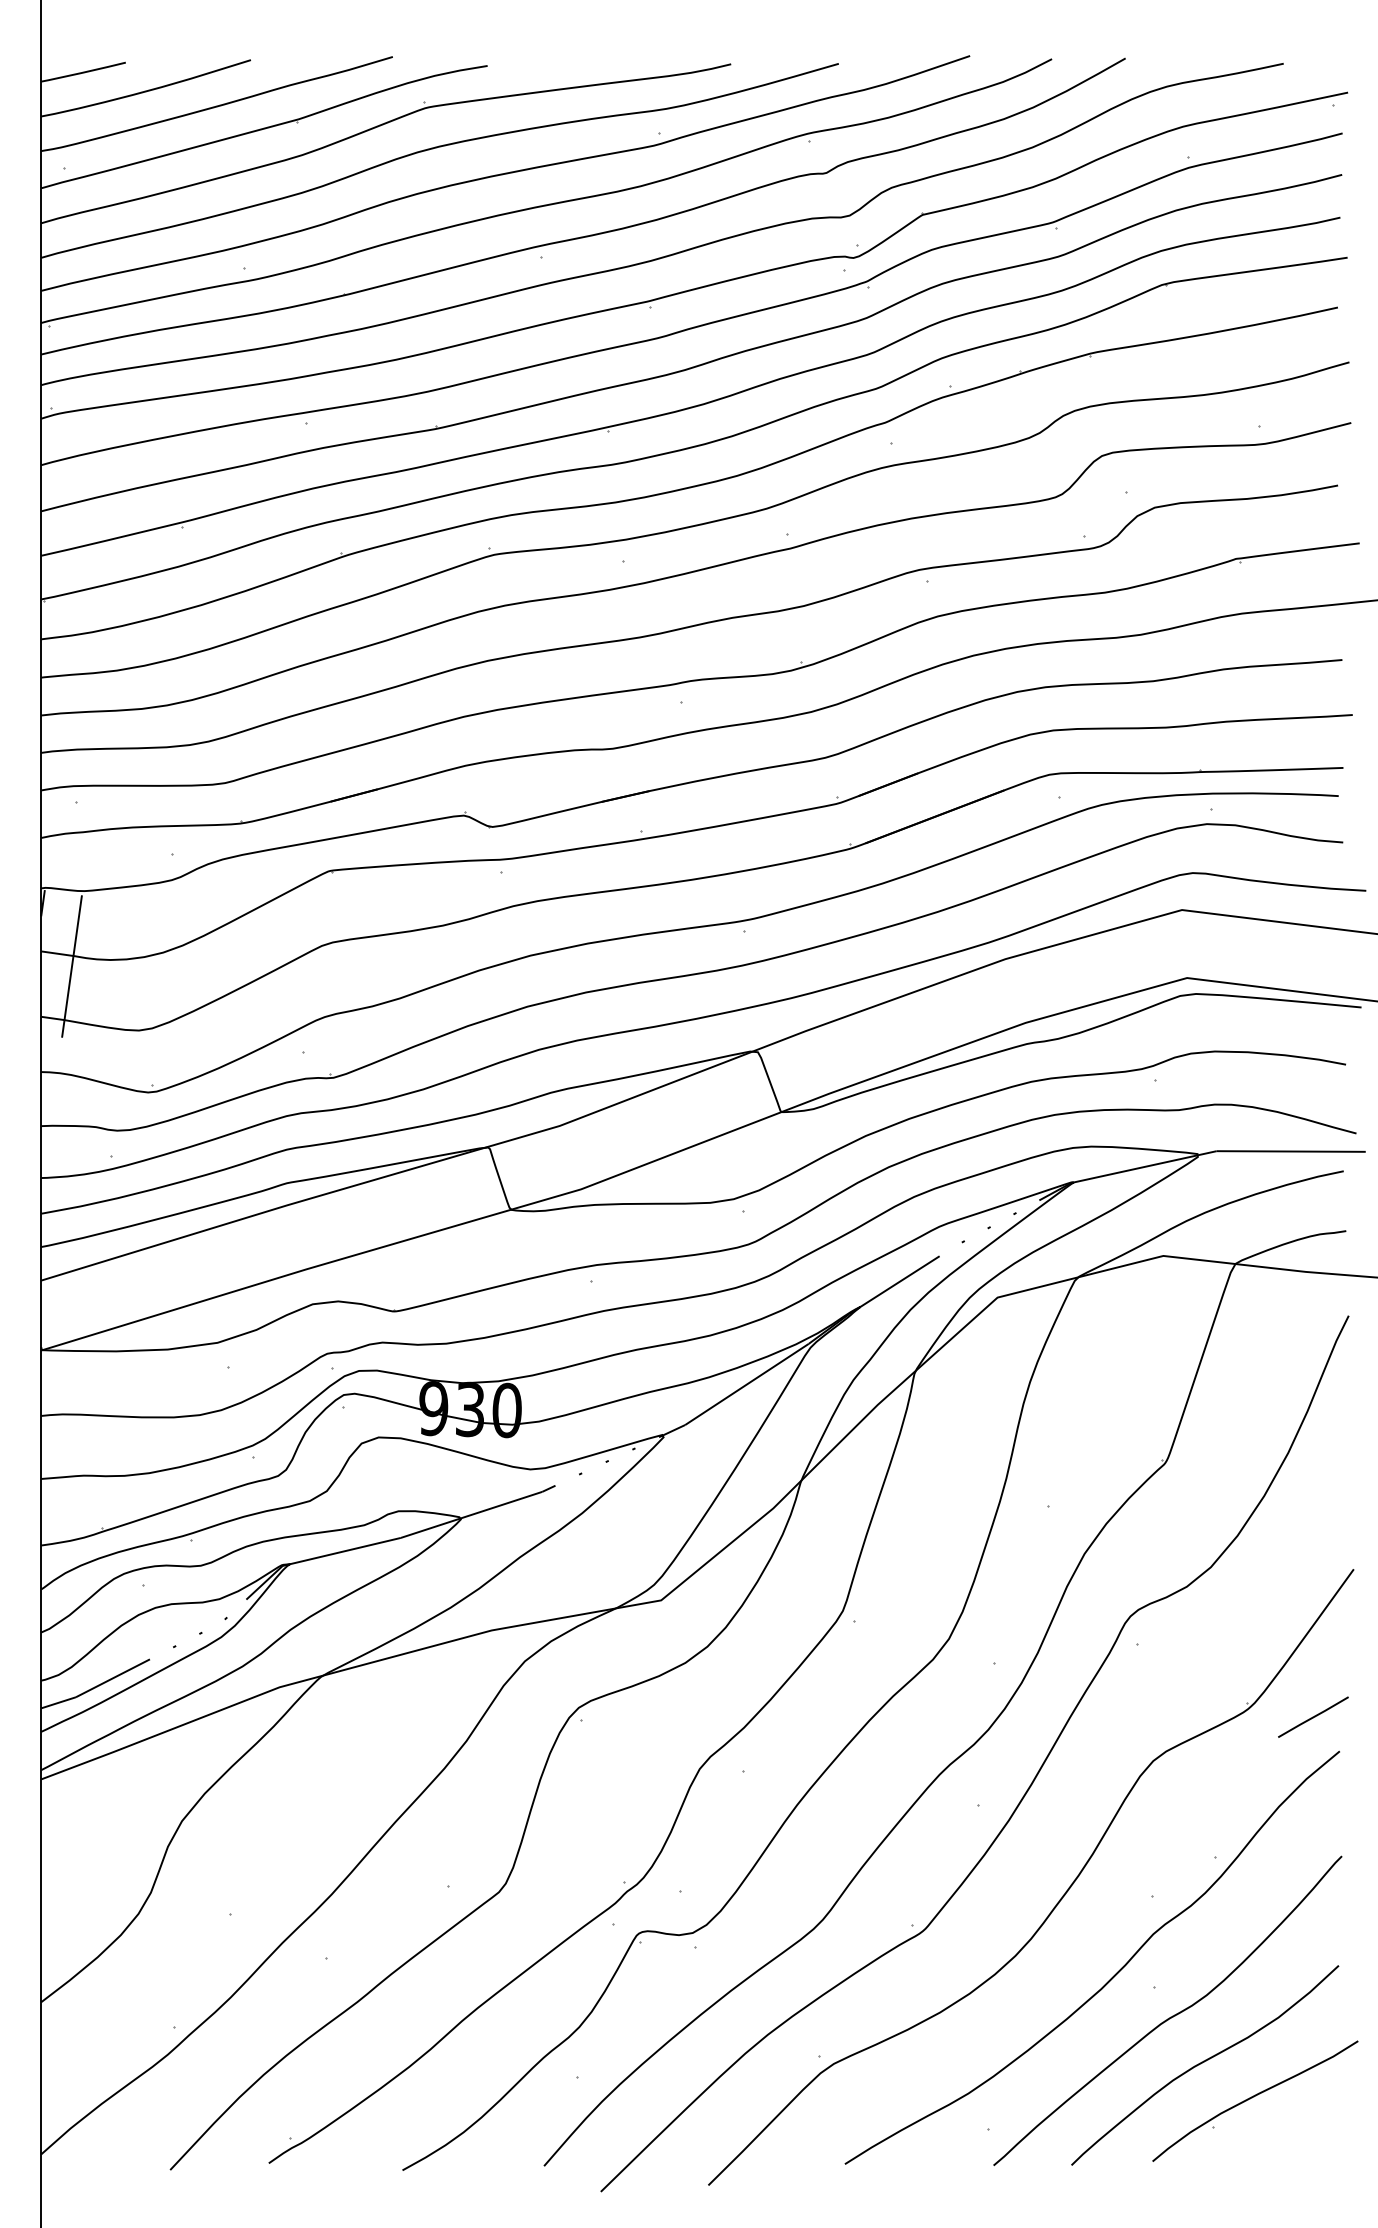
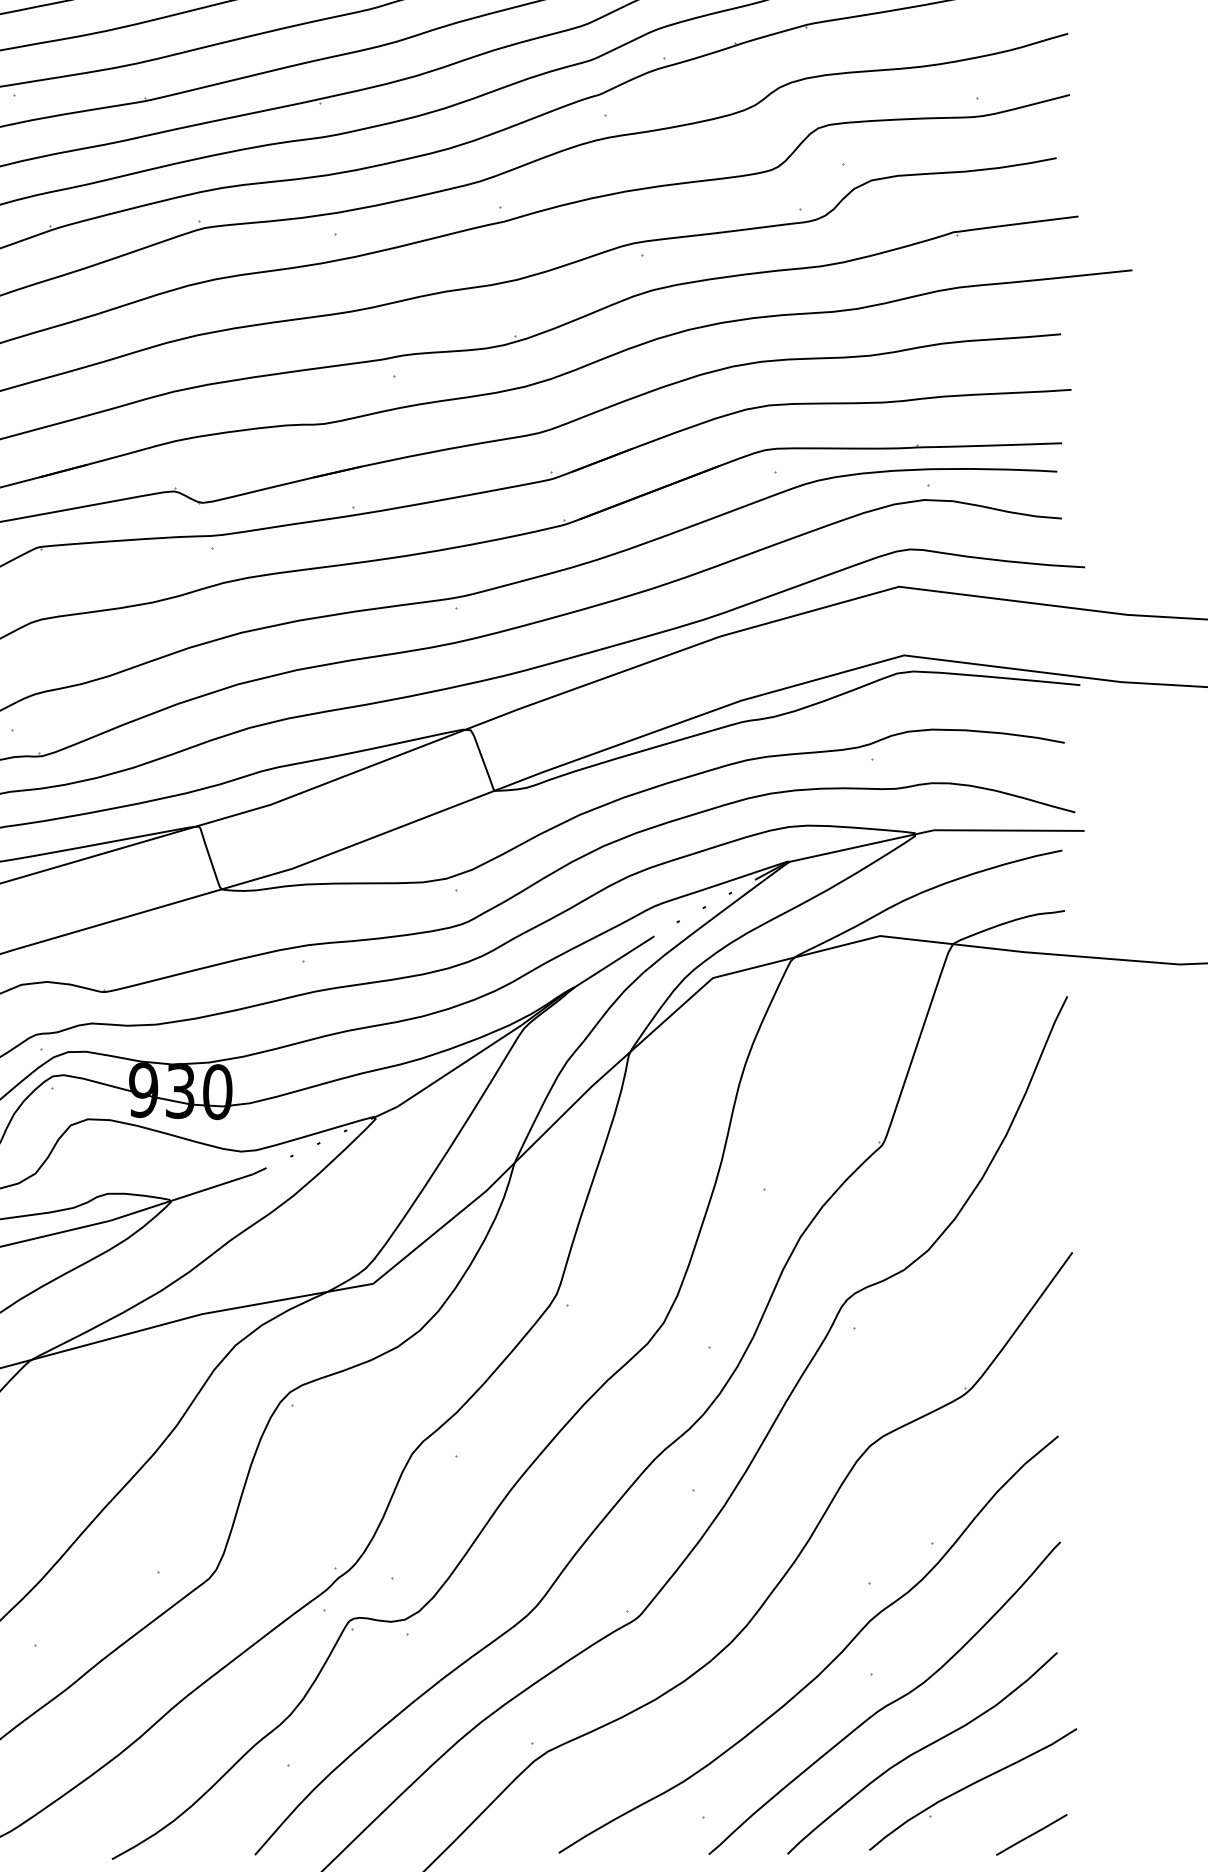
line: (1313, 1716) -> (1031, 1834), moved

